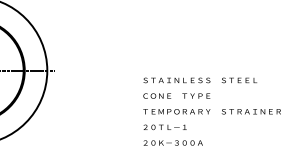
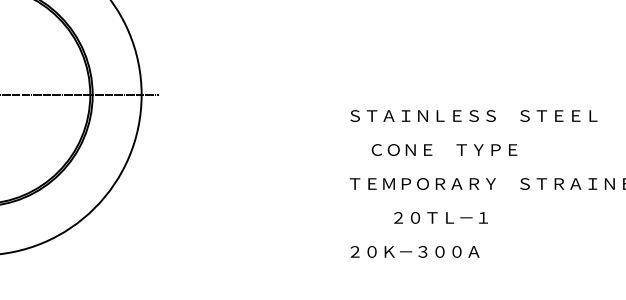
text: (176, 95) -> (443, 148), moved
text: (164, 127) -> (439, 218), moved

